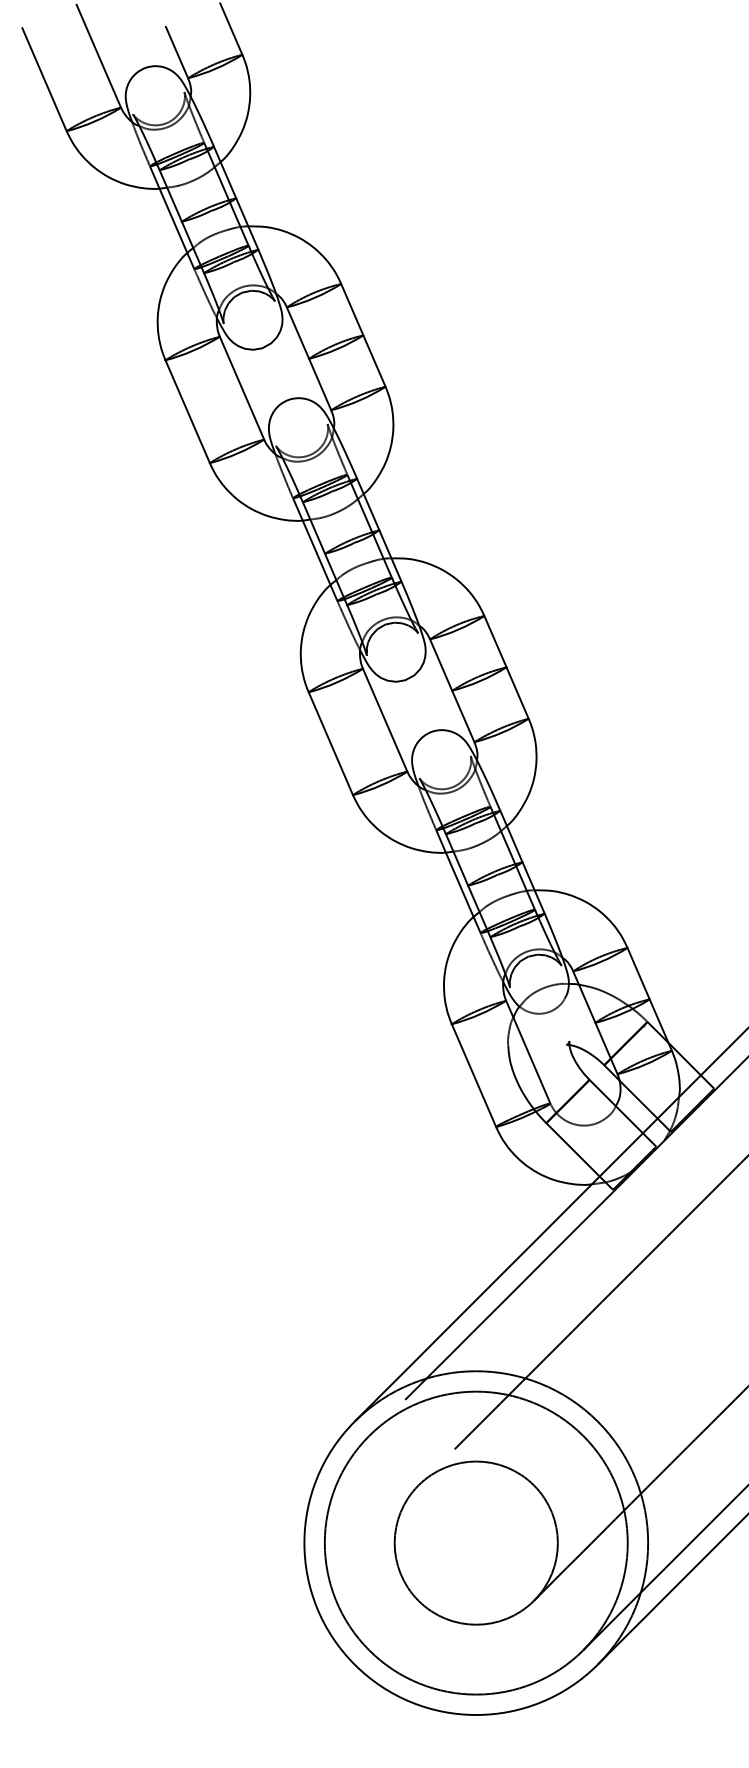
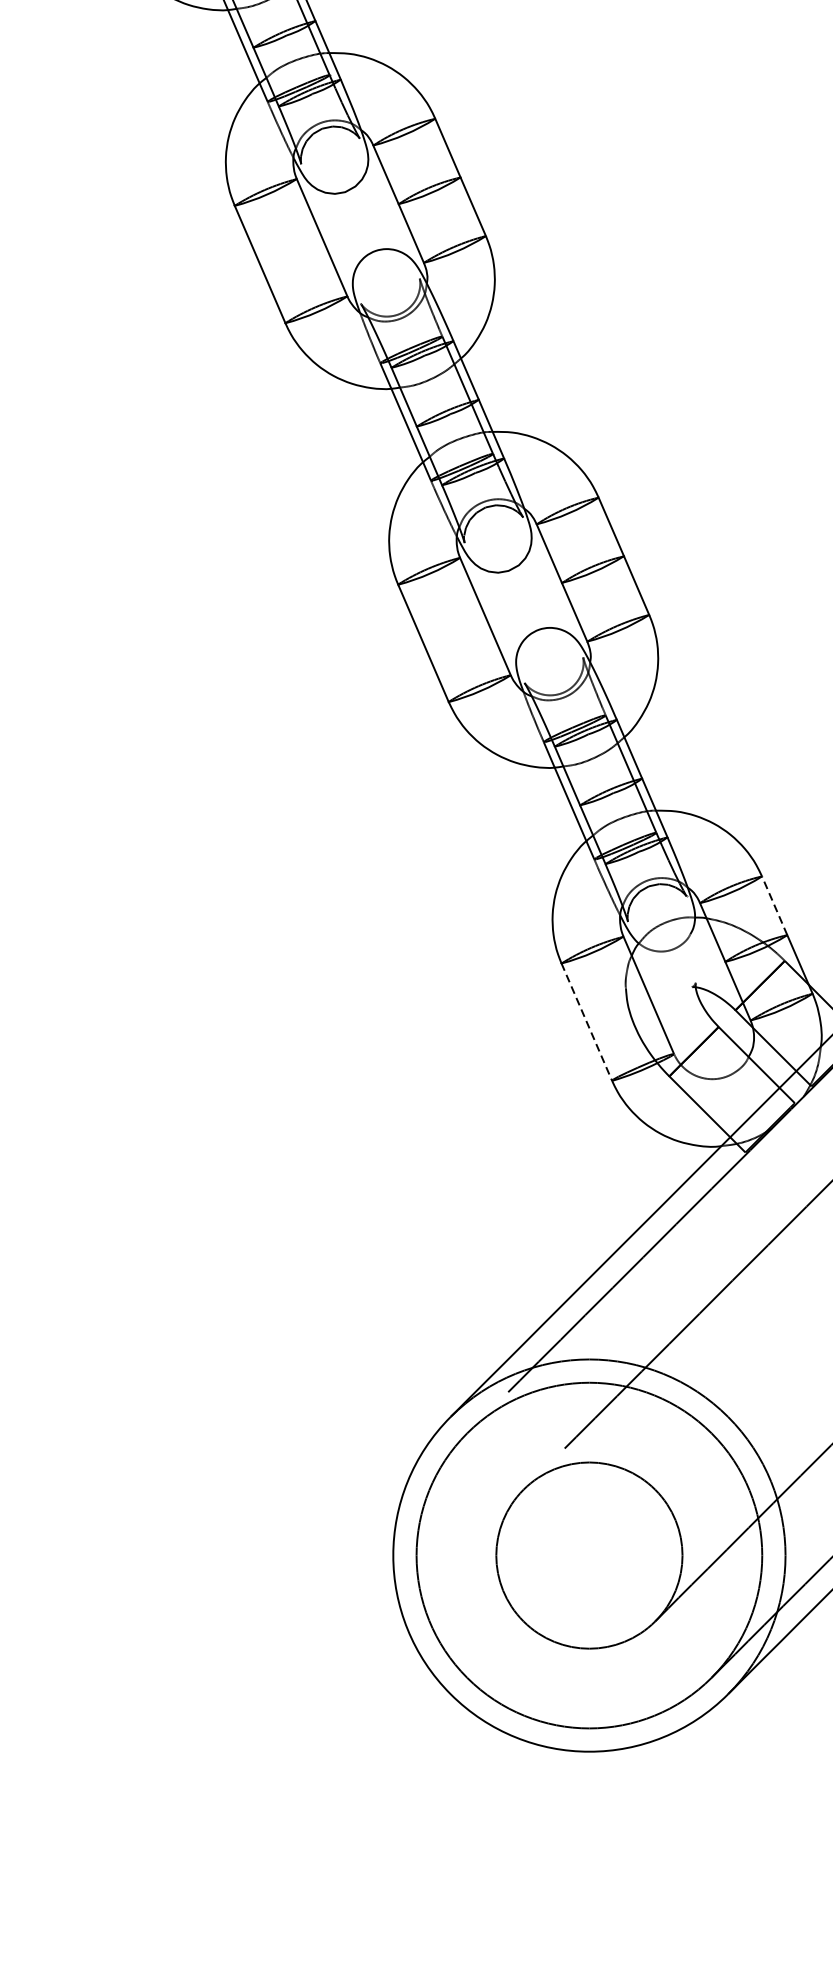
line: (638, 973) -> (774, 905), solid -> dashed
line: (474, 1076) -> (587, 1023), solid -> dashed

